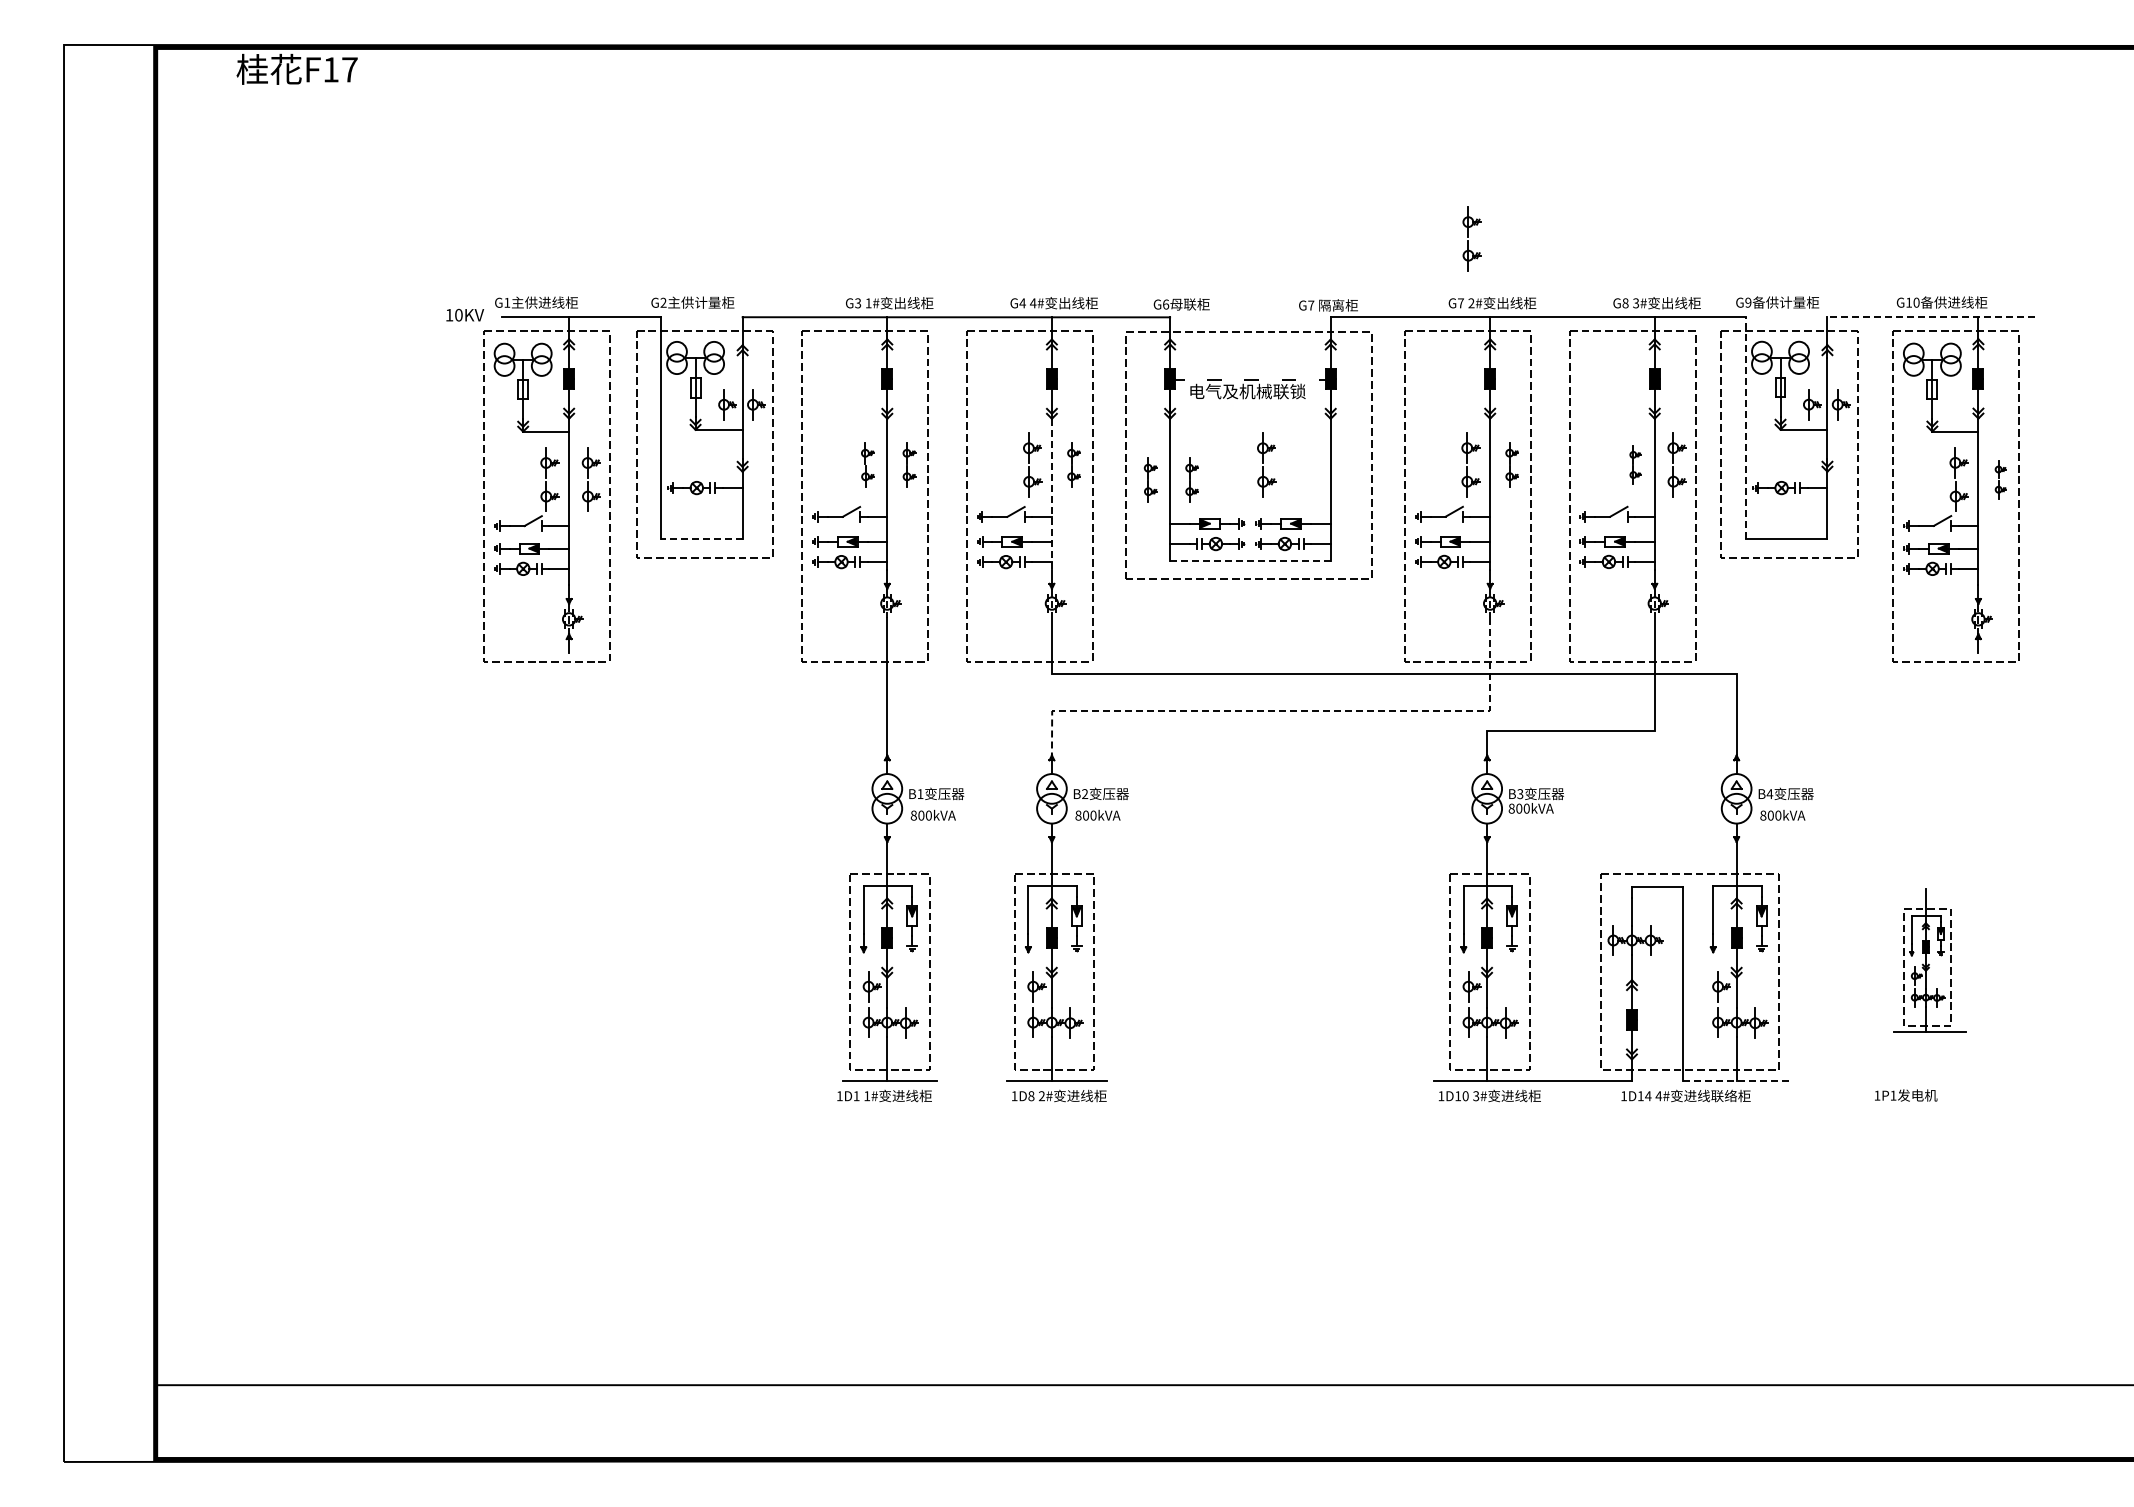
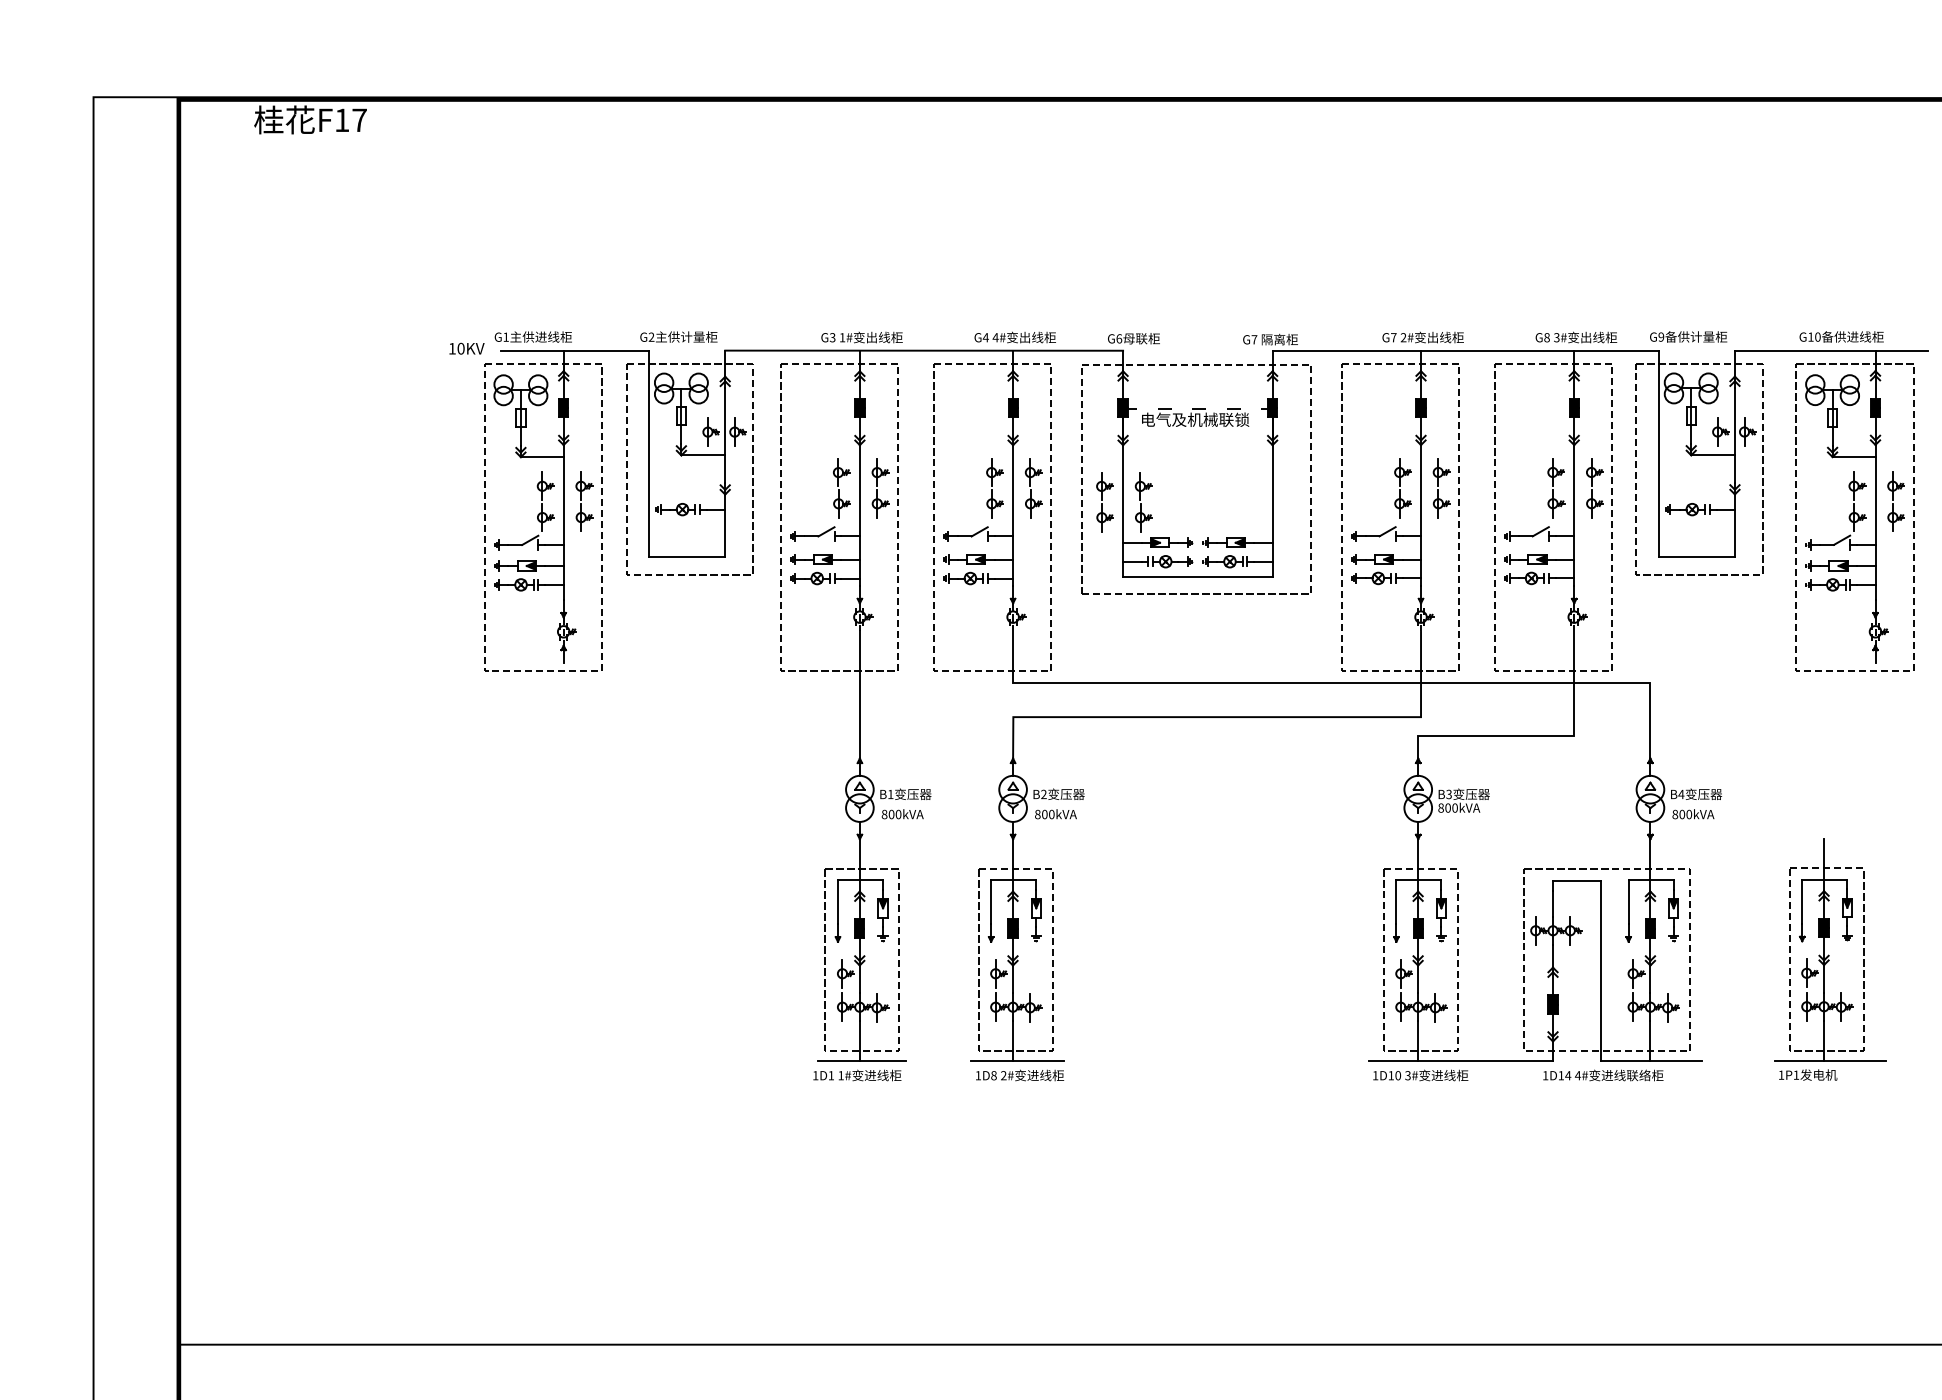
part: (1471, 238) -> (1403, 277), removed
line: (1931, 317) -> (1831, 350), dashed -> solid
line: (1746, 428) -> (1659, 454), dashed -> solid
part: (867, 464) -> (841, 487), size x1.43
part: (909, 464) -> (880, 487), size x1.43
part: (1073, 464) -> (1033, 487), size x1.43
part: (1266, 464) -> (1212, 487), removed
part: (1511, 464) -> (1440, 487), size x1.43
part: (1635, 464) -> (1556, 487), size x1.67
part: (1150, 479) -> (1104, 501), size x1.43
part: (1191, 479) -> (1143, 501), size x1.43
part: (2000, 479) -> (1896, 501), size x1.67
line: (1051, 494) -> (1012, 515), dashed -> solid
line: (701, 538) -> (686, 556), dashed -> solid
line: (1250, 560) -> (1197, 577), dashed -> solid
line: (1295, 710) -> (1239, 716), dashed -> solid
part: (1929, 960) -> (1829, 949), size x1.67
line: (1737, 1080) -> (1651, 1061), dashed -> solid

